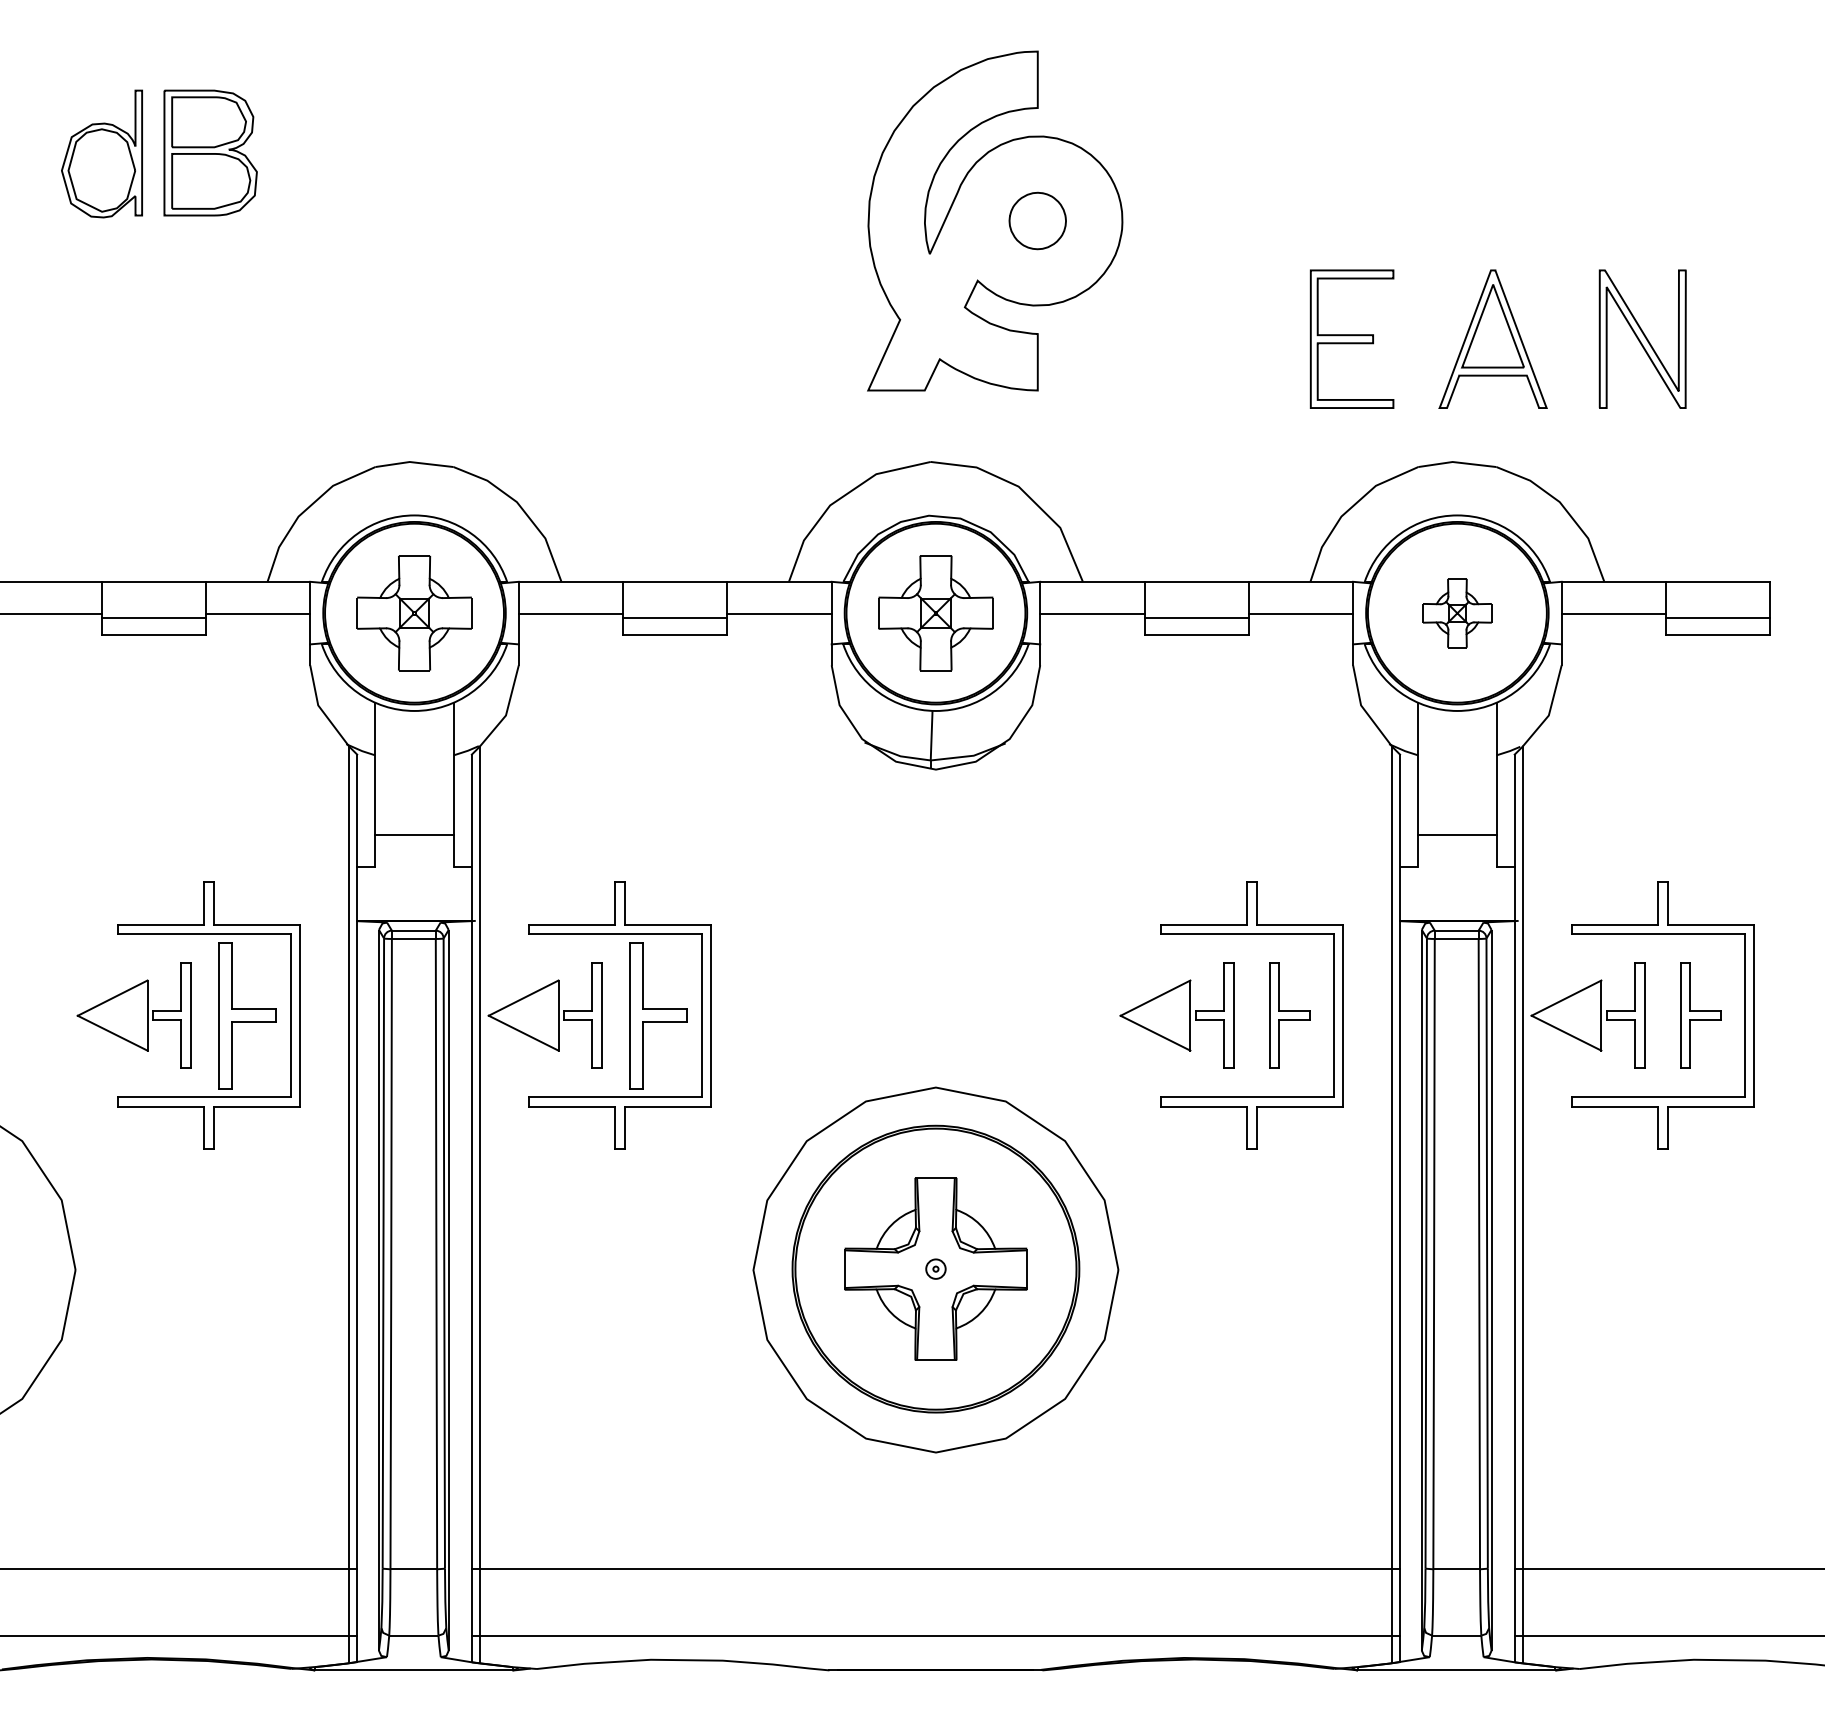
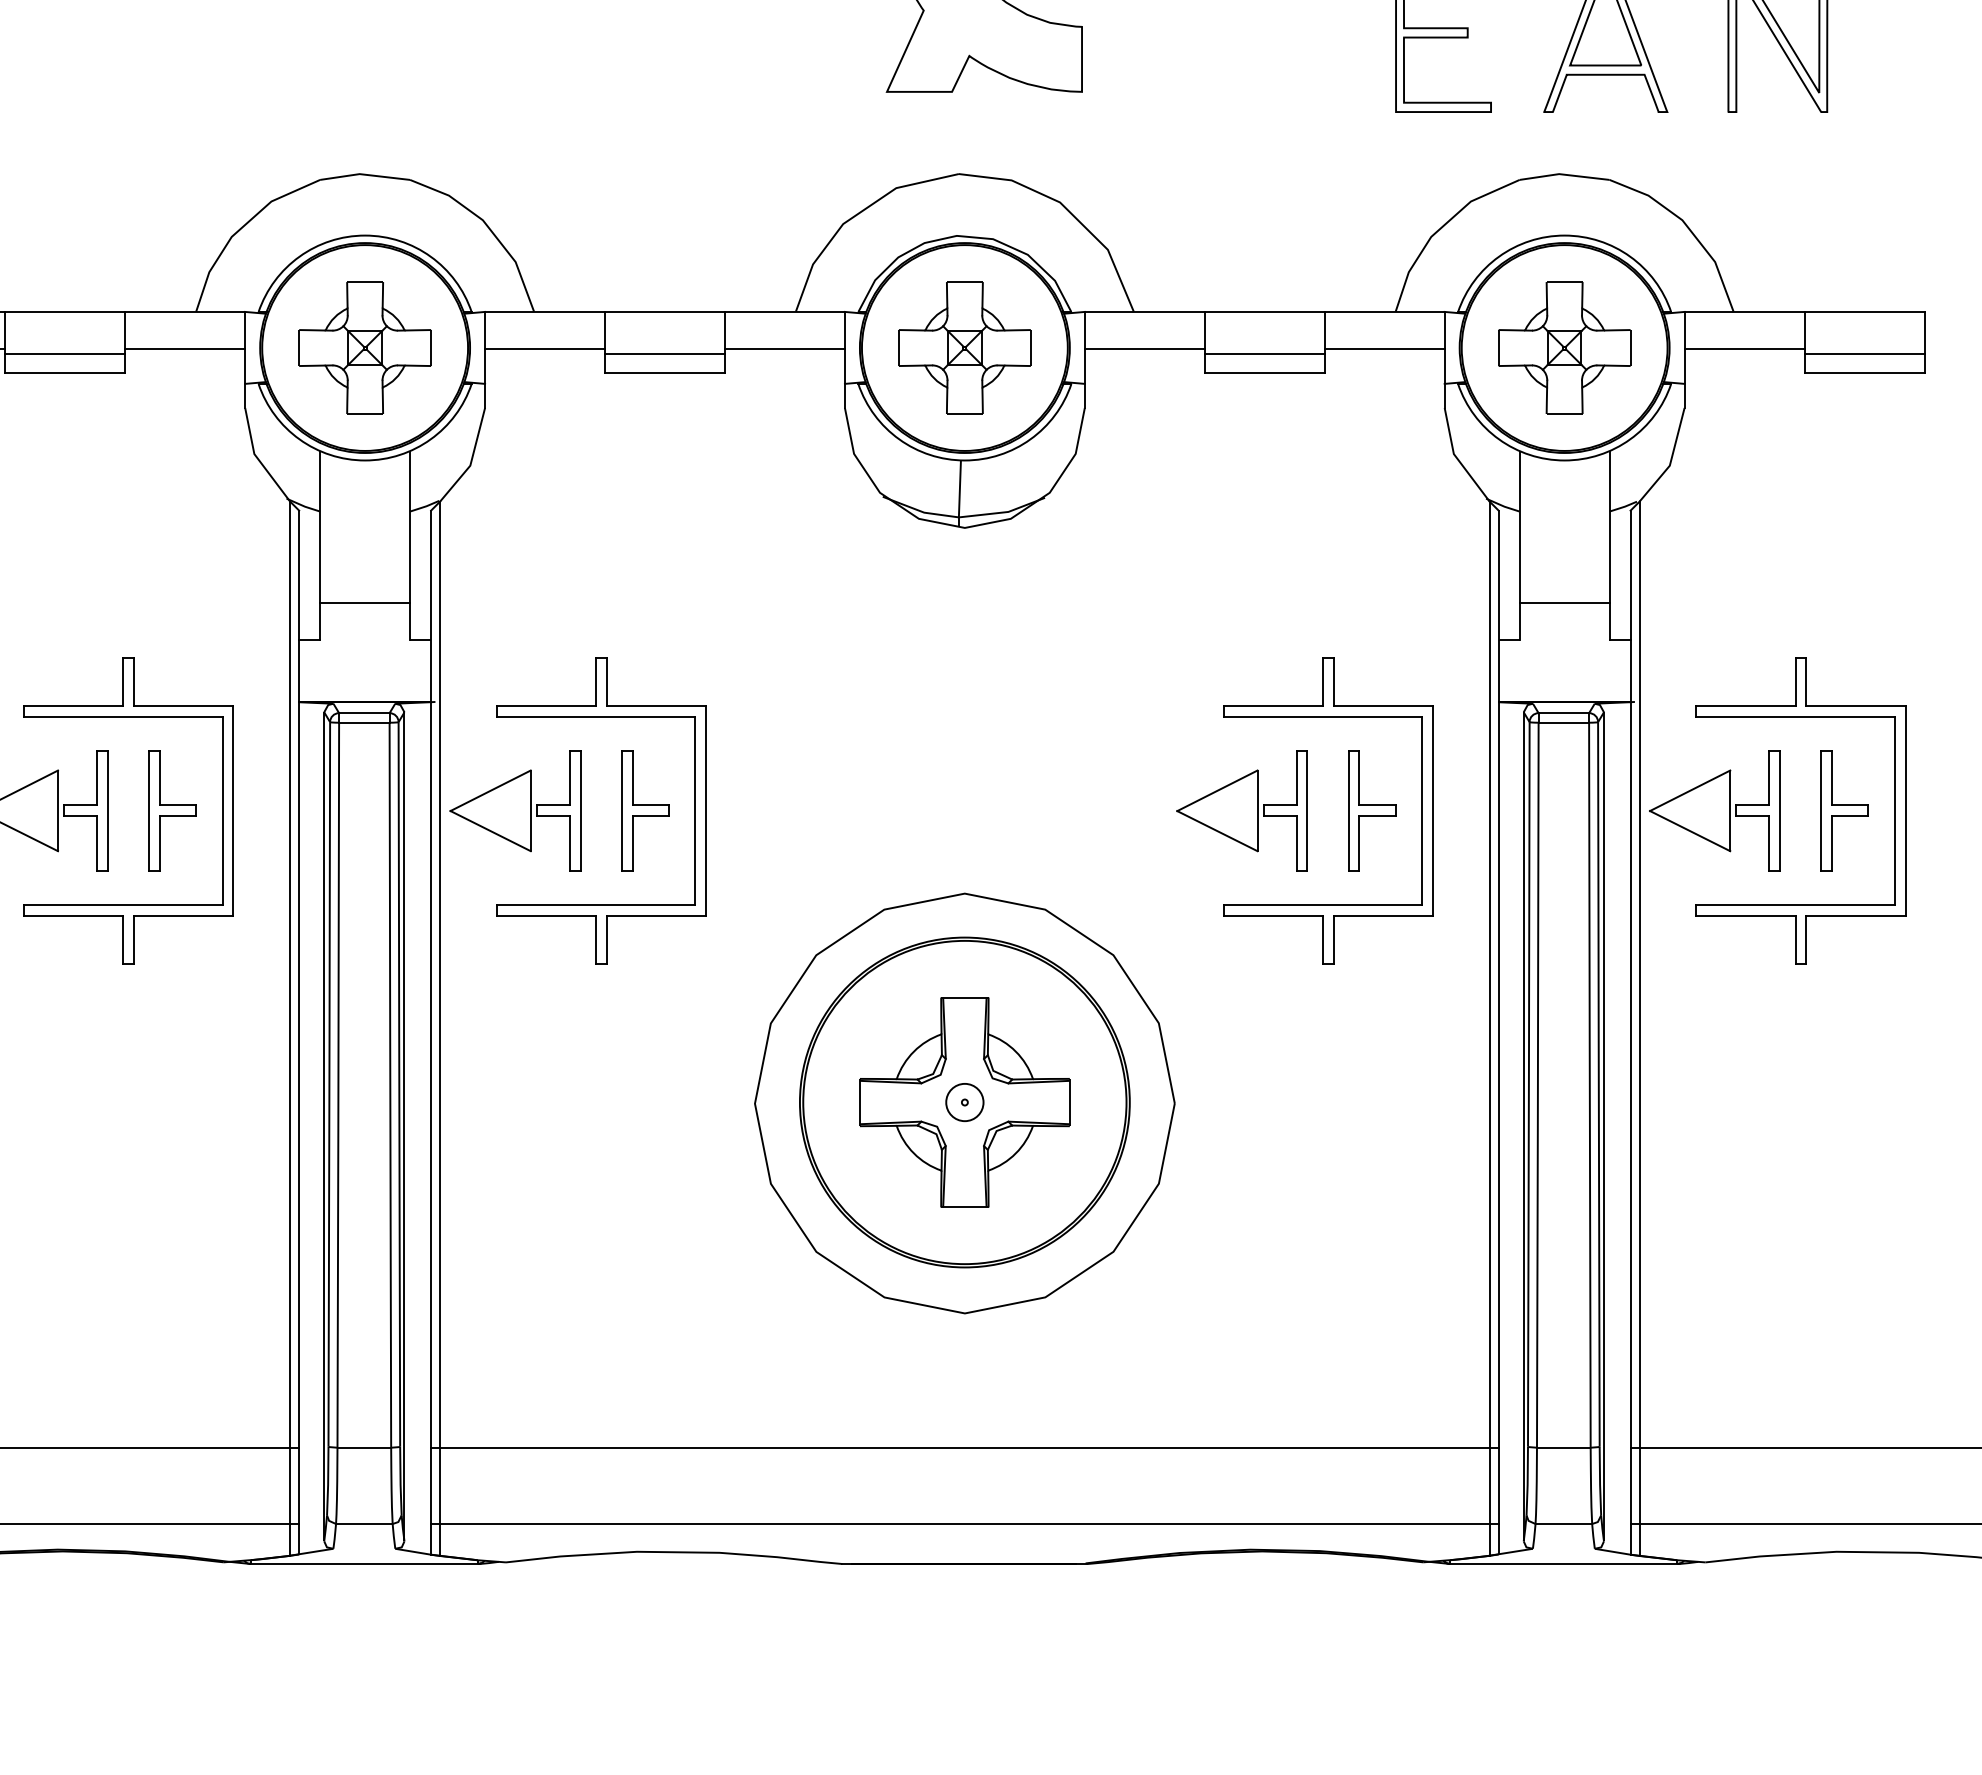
part: (1457, 613) -> (1564, 348), size x1.67
part: (246, 1015) -> (171, 810), size x0.71
part: (657, 1015) -> (644, 810), size x0.71
circle: (935, 1268) -> (964, 1101), size x1.67

